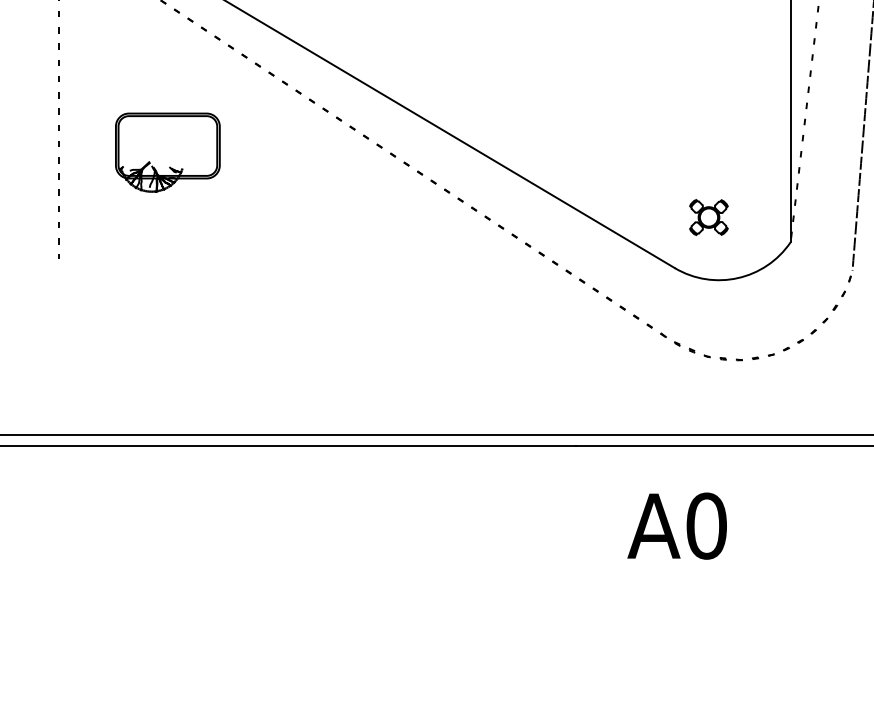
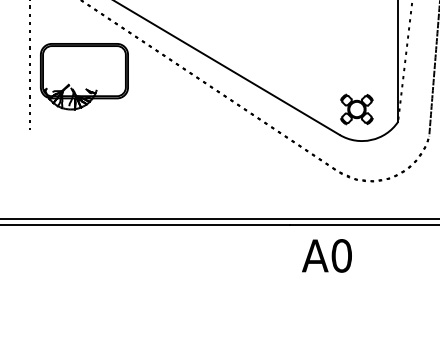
part: (167, 151) -> (84, 76), size x1.67
part: (708, 217) -> (356, 109), size x1.67
text: (676, 525) -> (326, 255), moved

